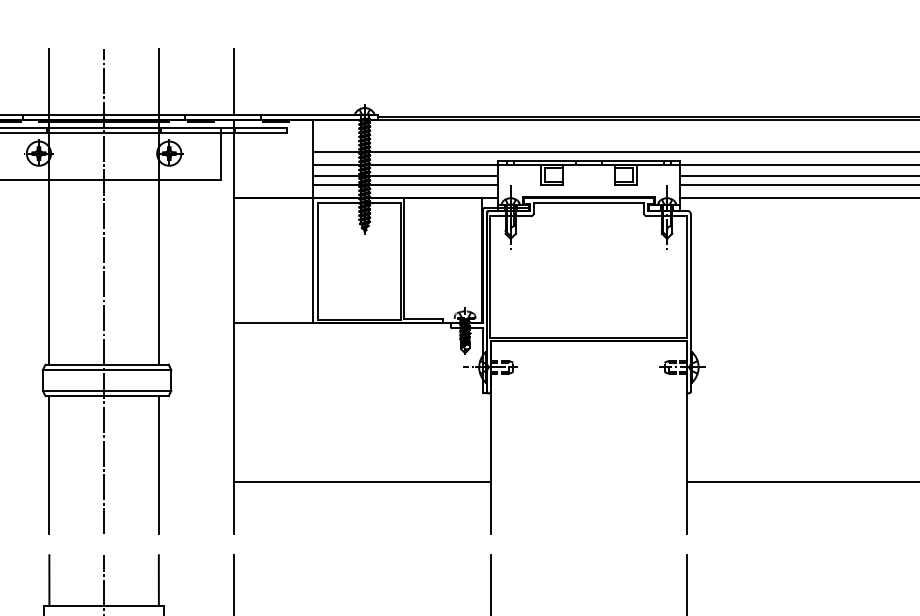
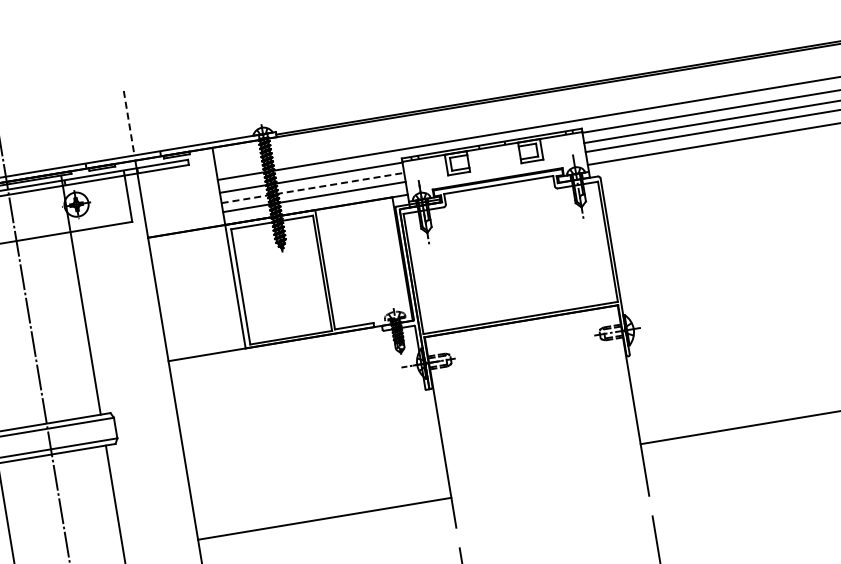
line: (234, 81) -> (129, 122), solid -> dashed
line: (158, 84) -> (54, 138), removed
line: (405, 175) -> (313, 187), solid -> dashed
line: (362, 482) -> (324, 519), moved

